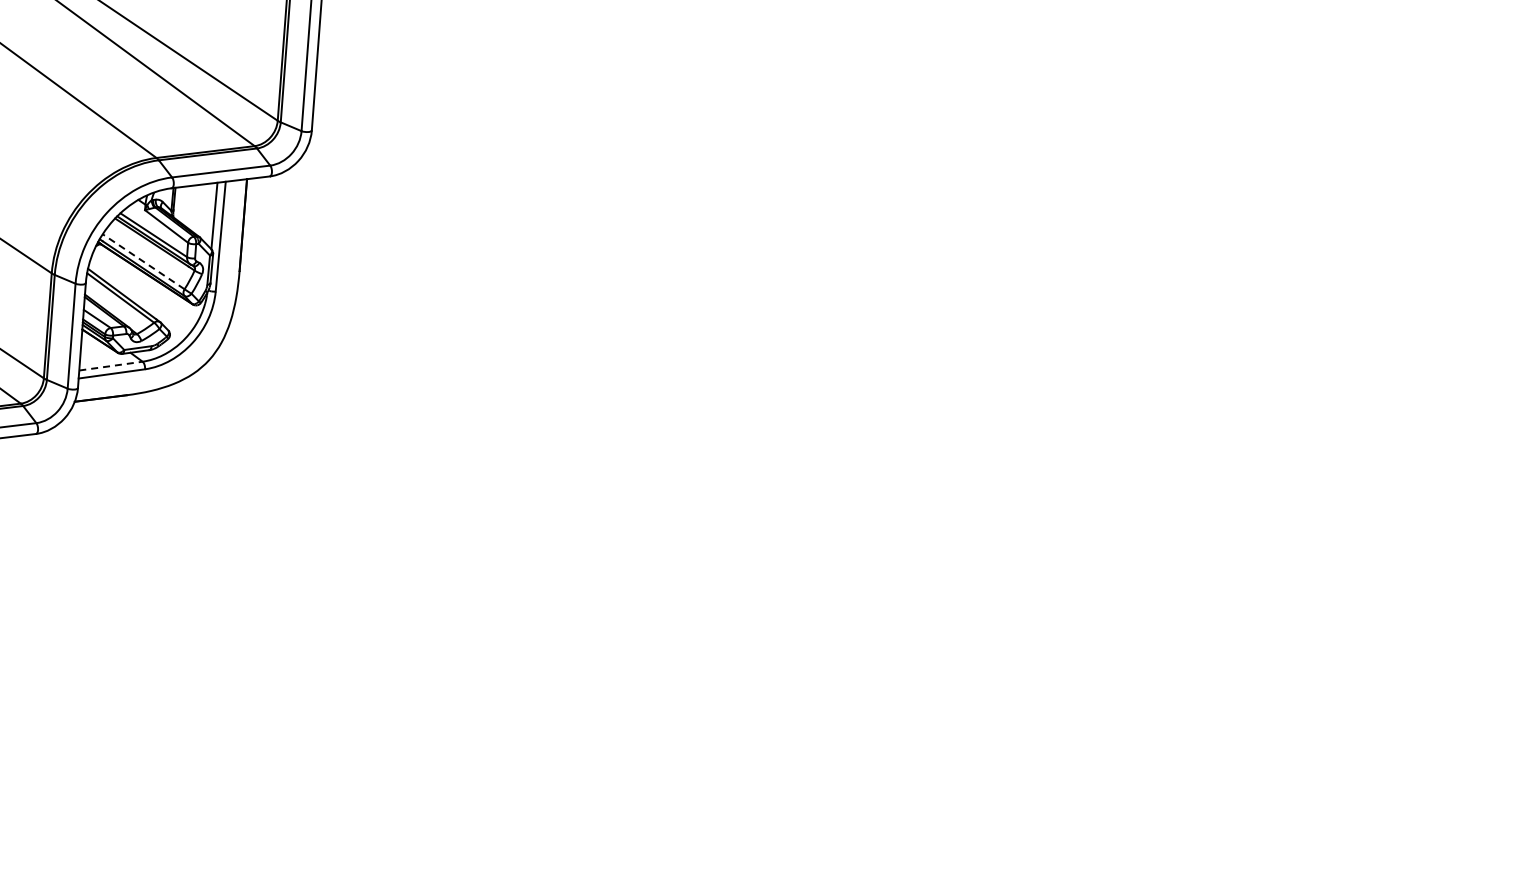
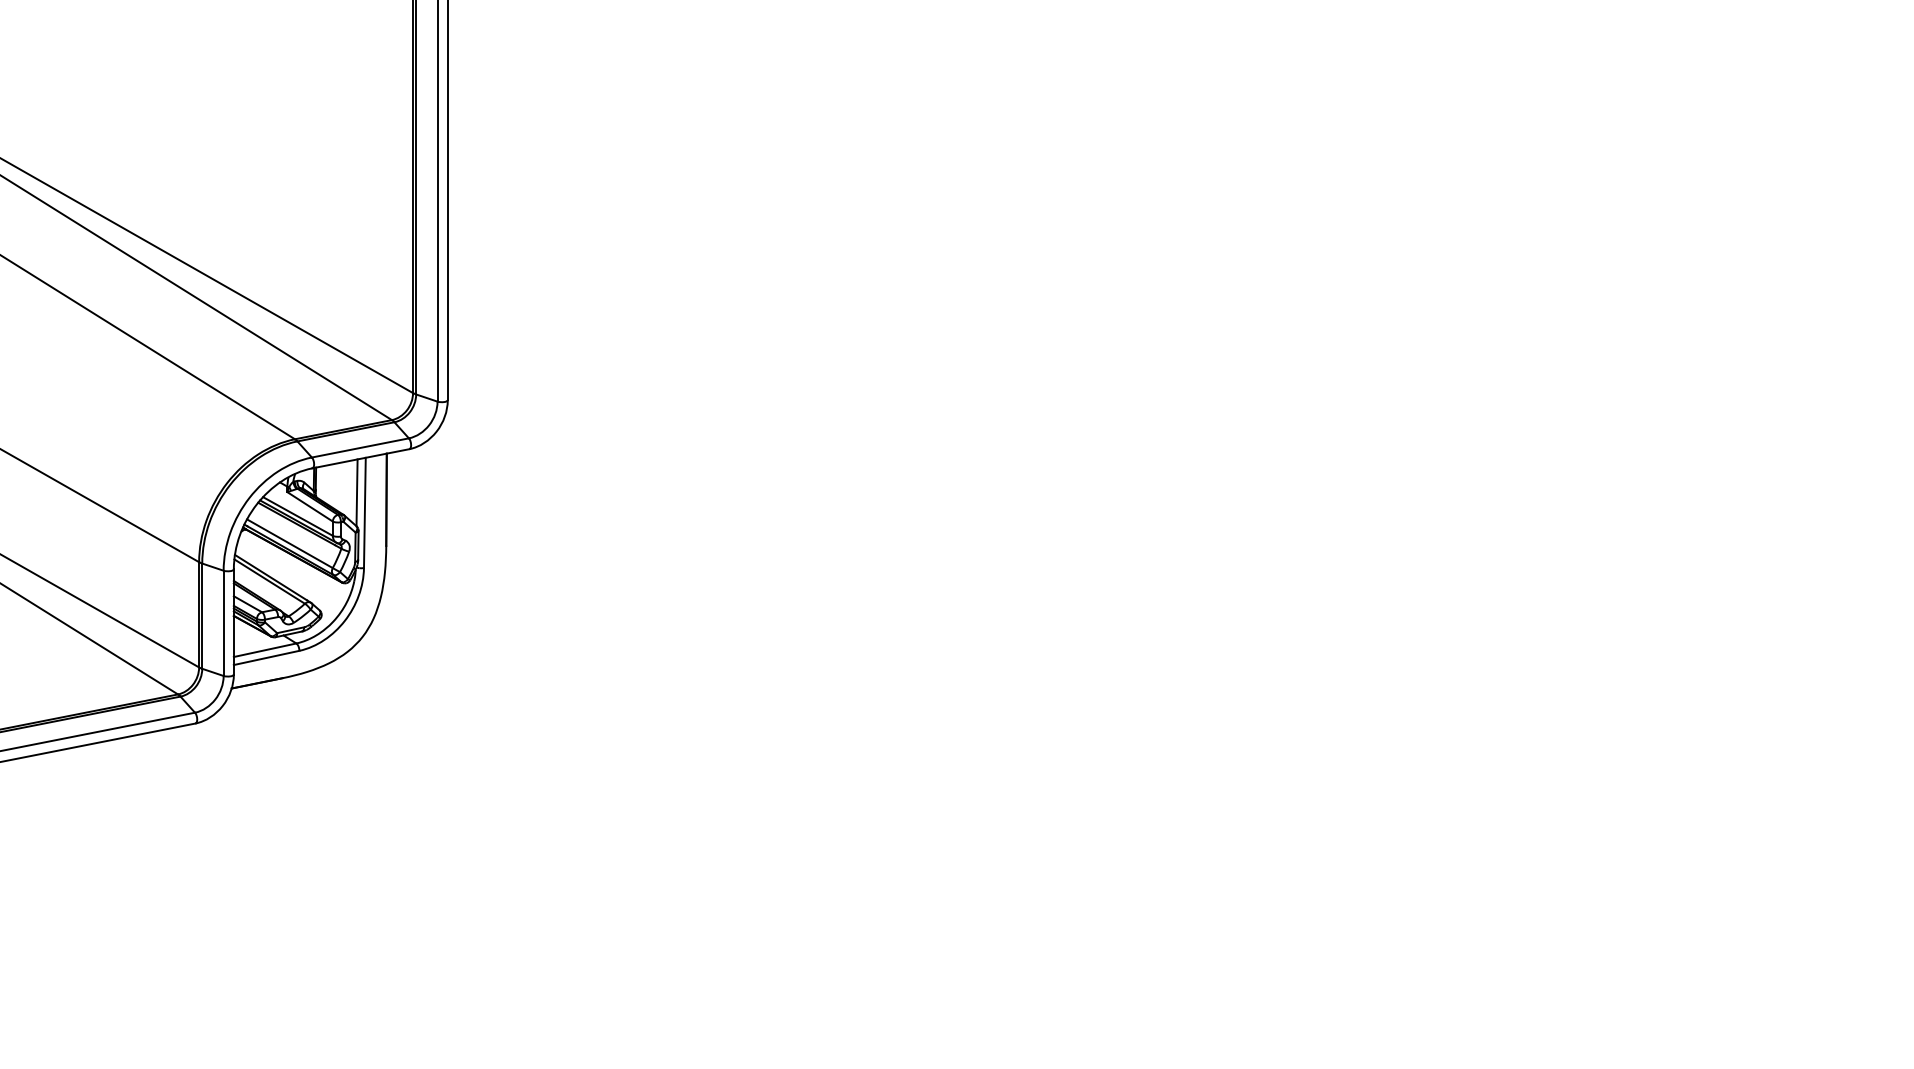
line: (143, 261) -> (289, 543), dashed -> solid
line: (111, 366) -> (265, 650), dashed -> solid

